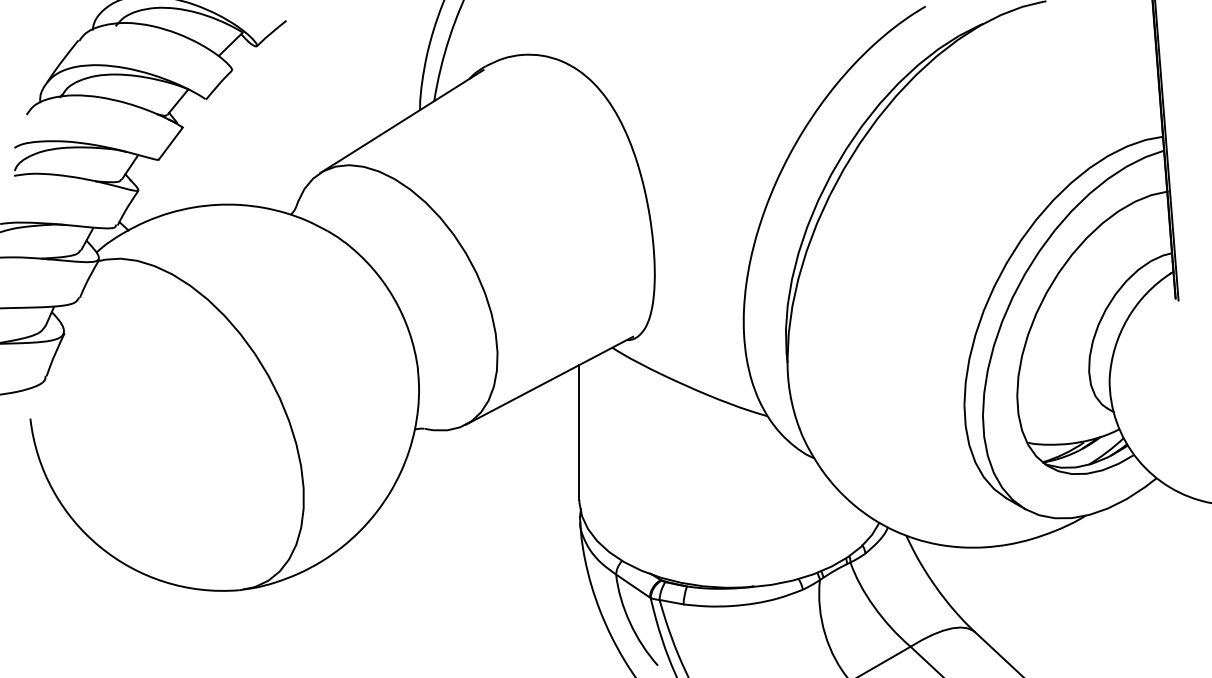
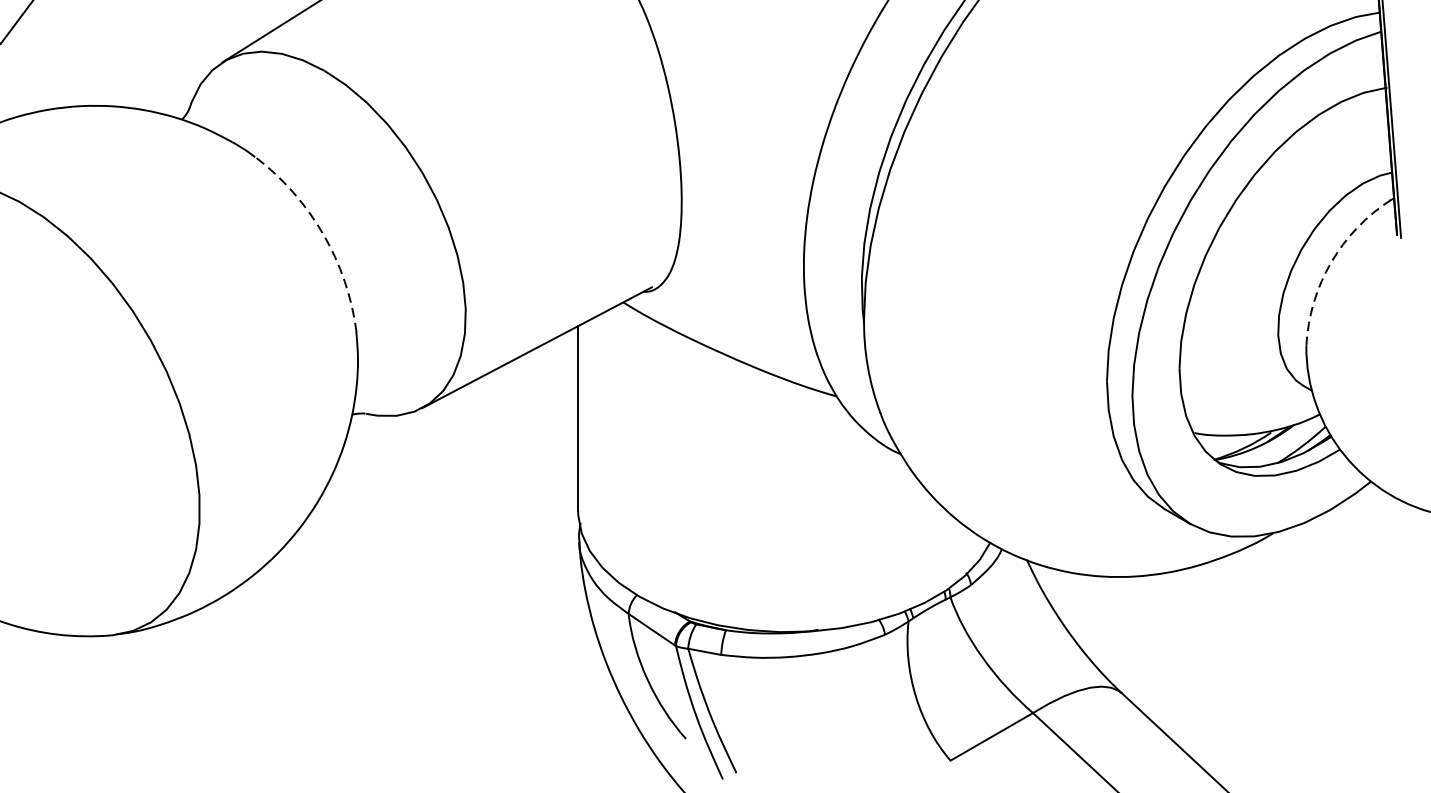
arc: (393, 298) -> (322, 234), solid -> dashed
arc: (1127, 318) -> (1330, 262), solid -> dashed

